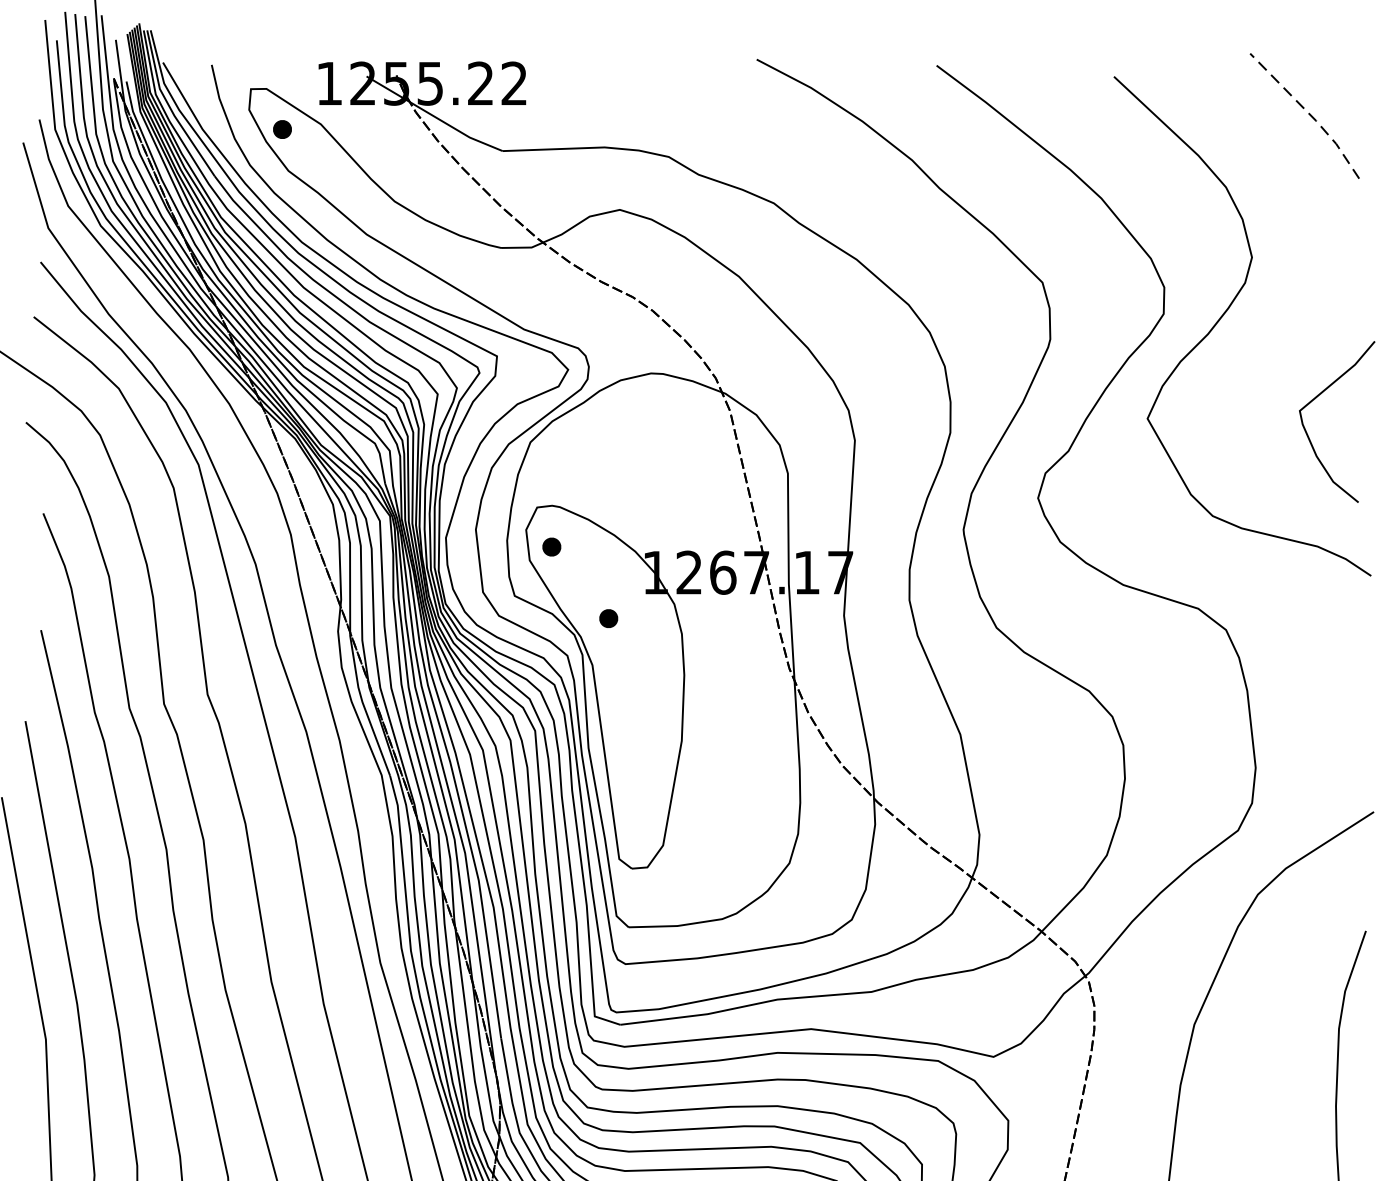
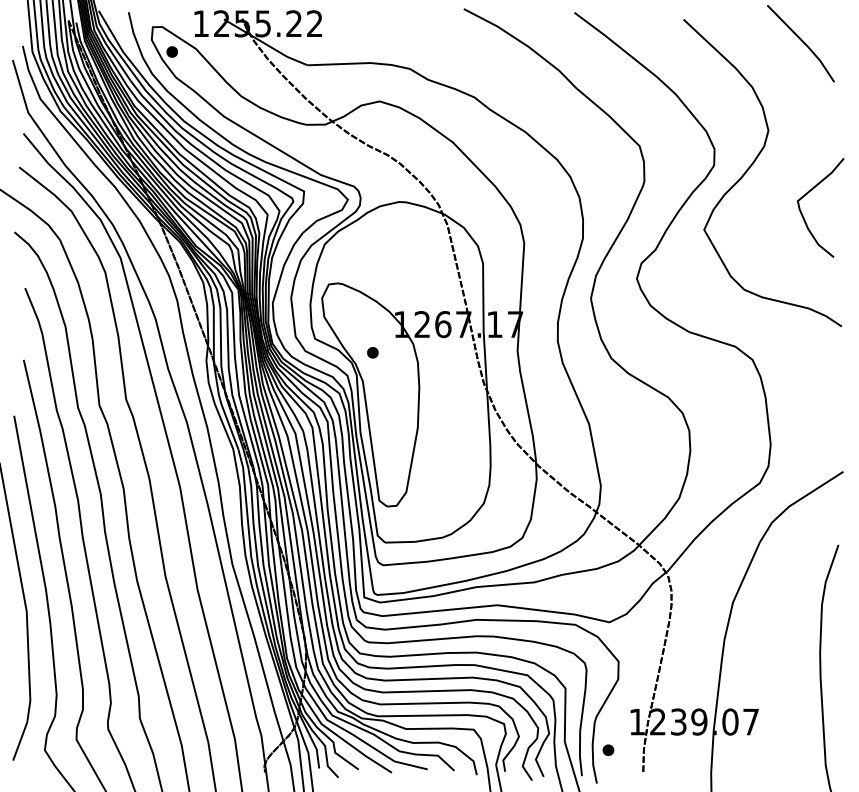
line: (1308, 114) -> (803, 42), dashed -> solid
curve: (1315, 400) -> (807, 194), moved
part: (551, 546) -> (337, 308), removed

